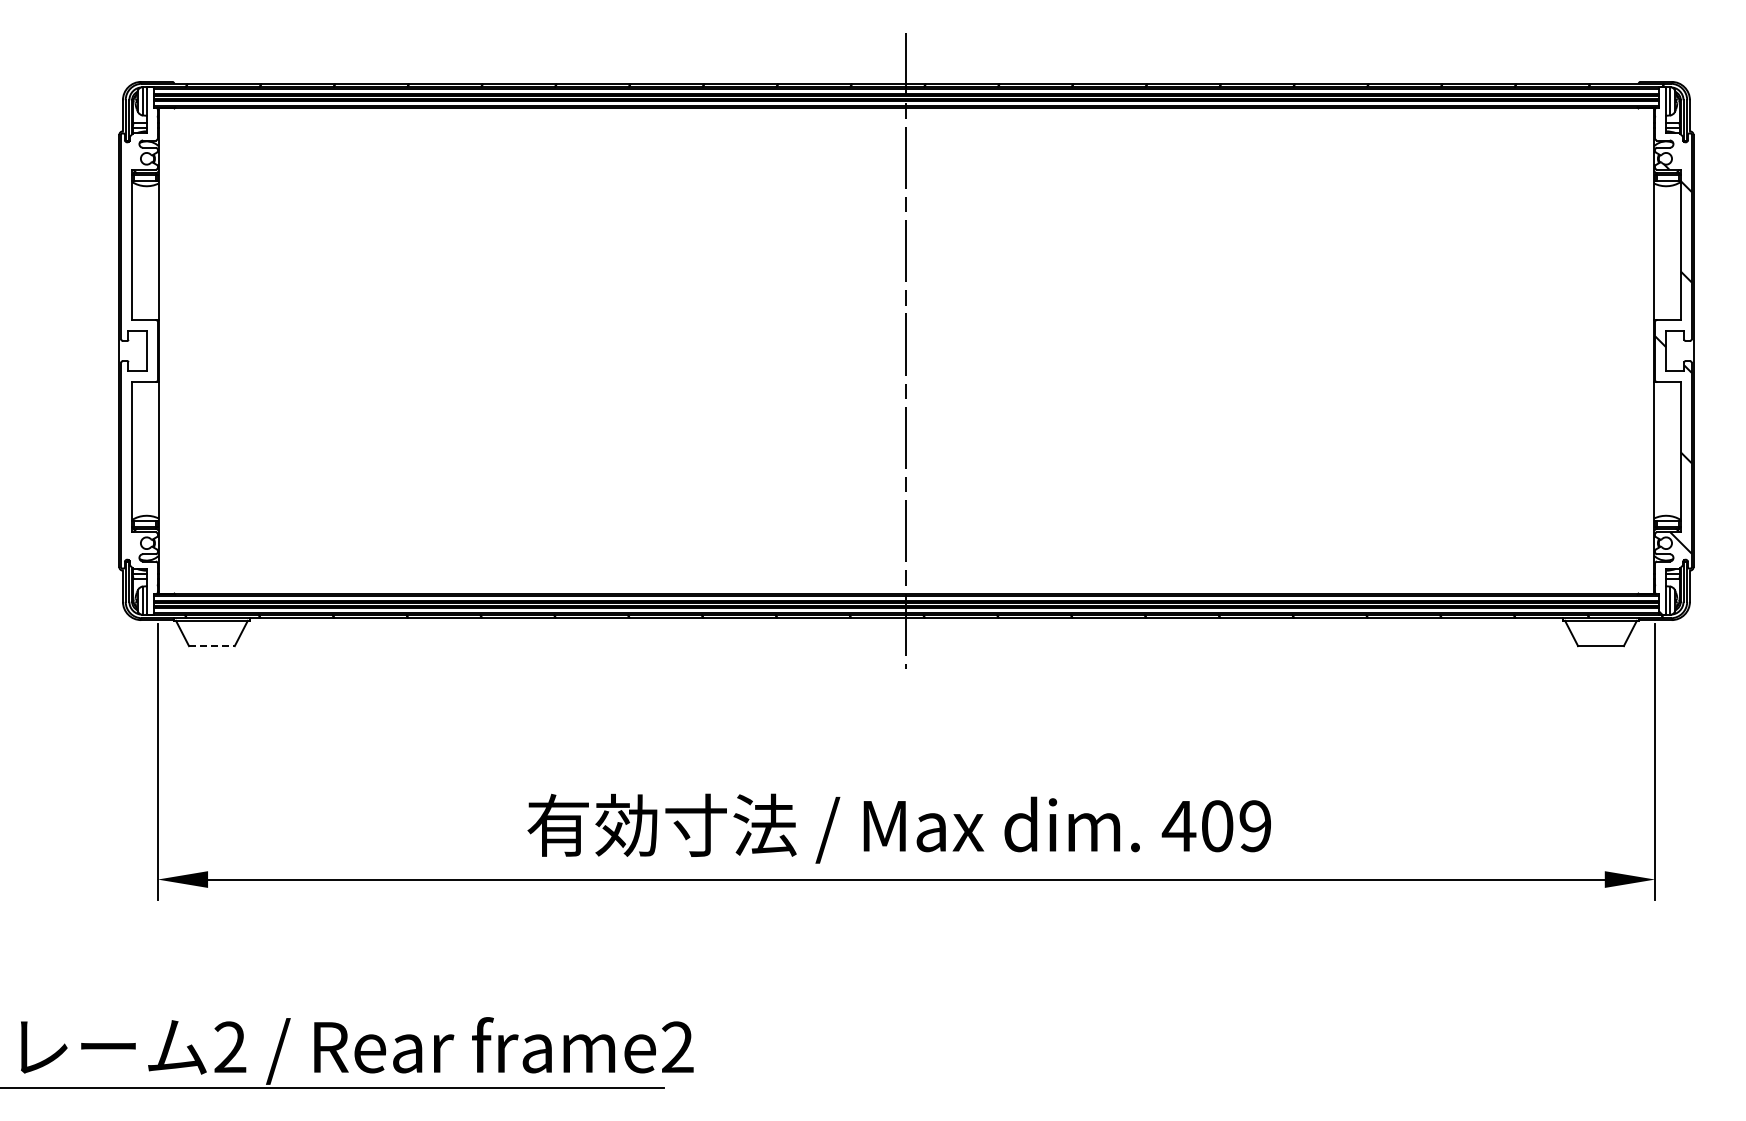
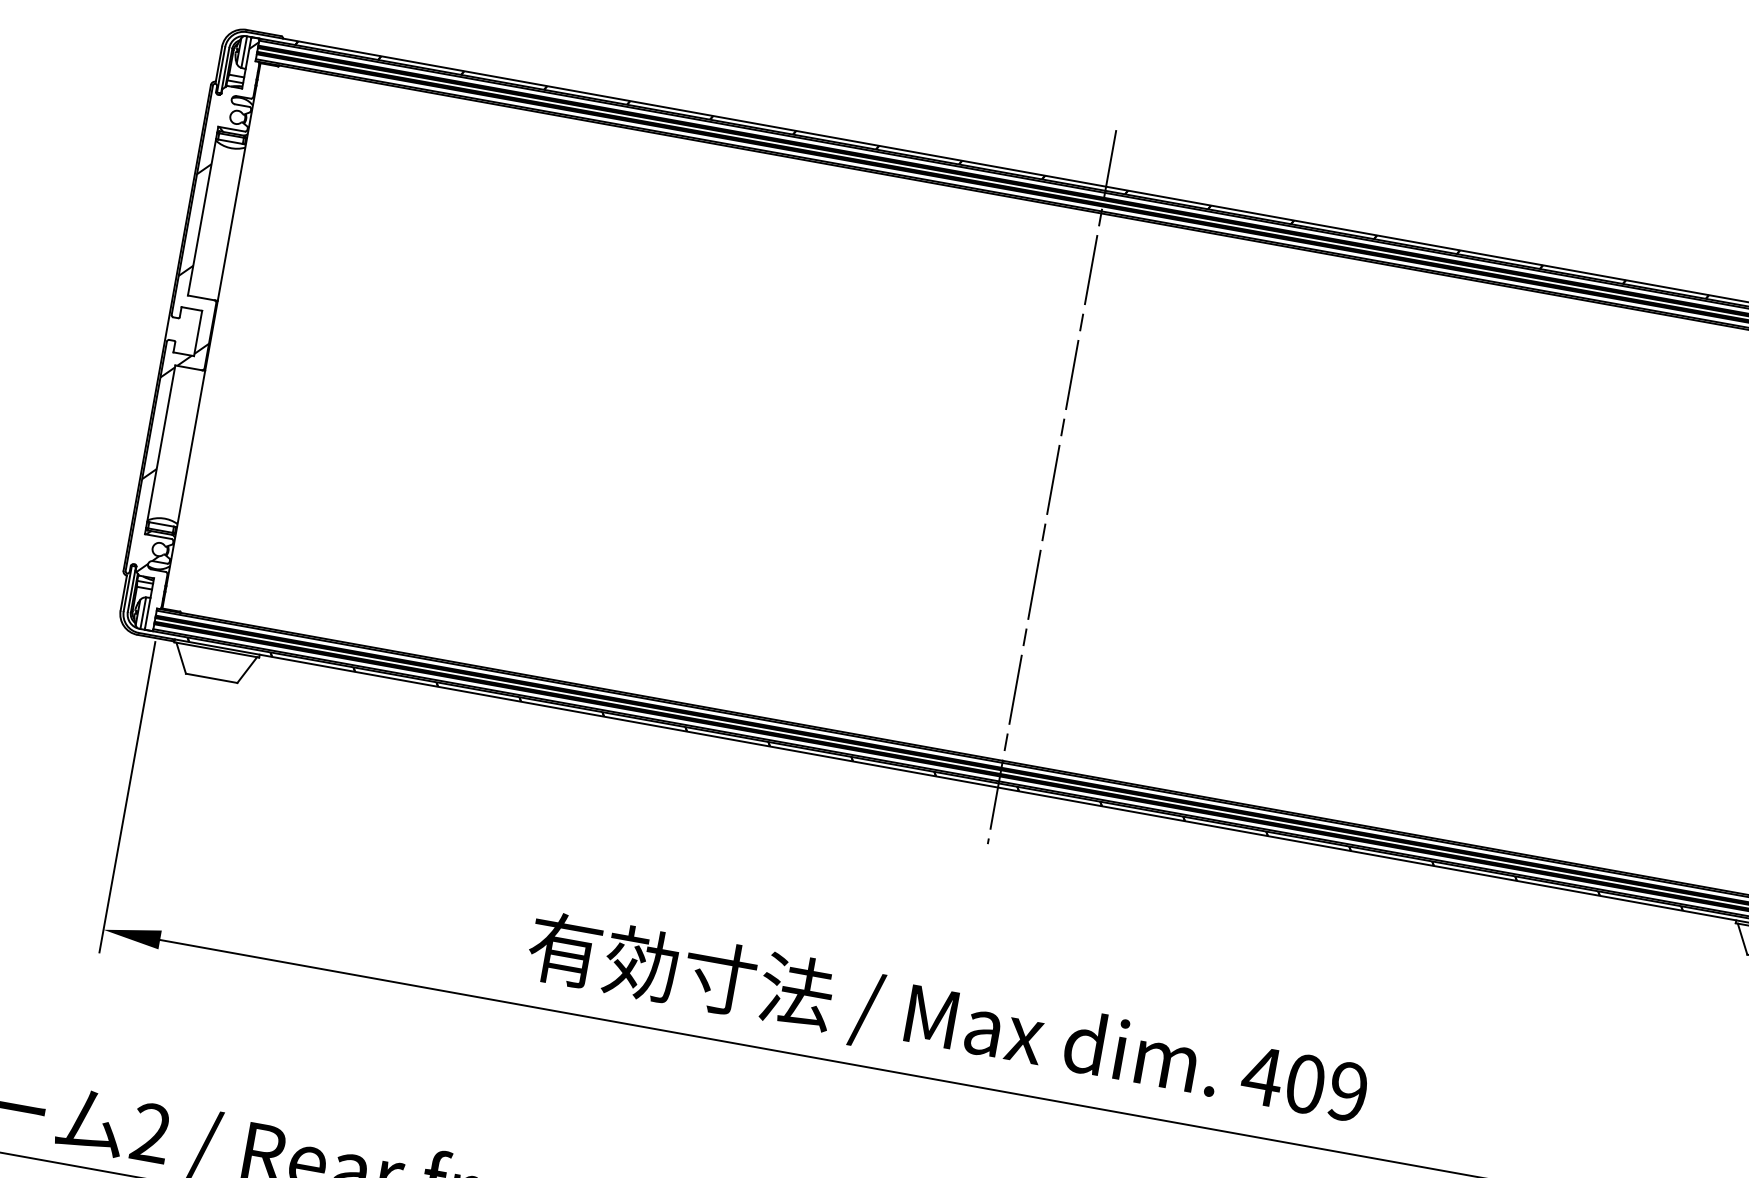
hatch: (139, 328) -> (194, 306), added
line: (211, 646) -> (211, 678), dashed -> solid

